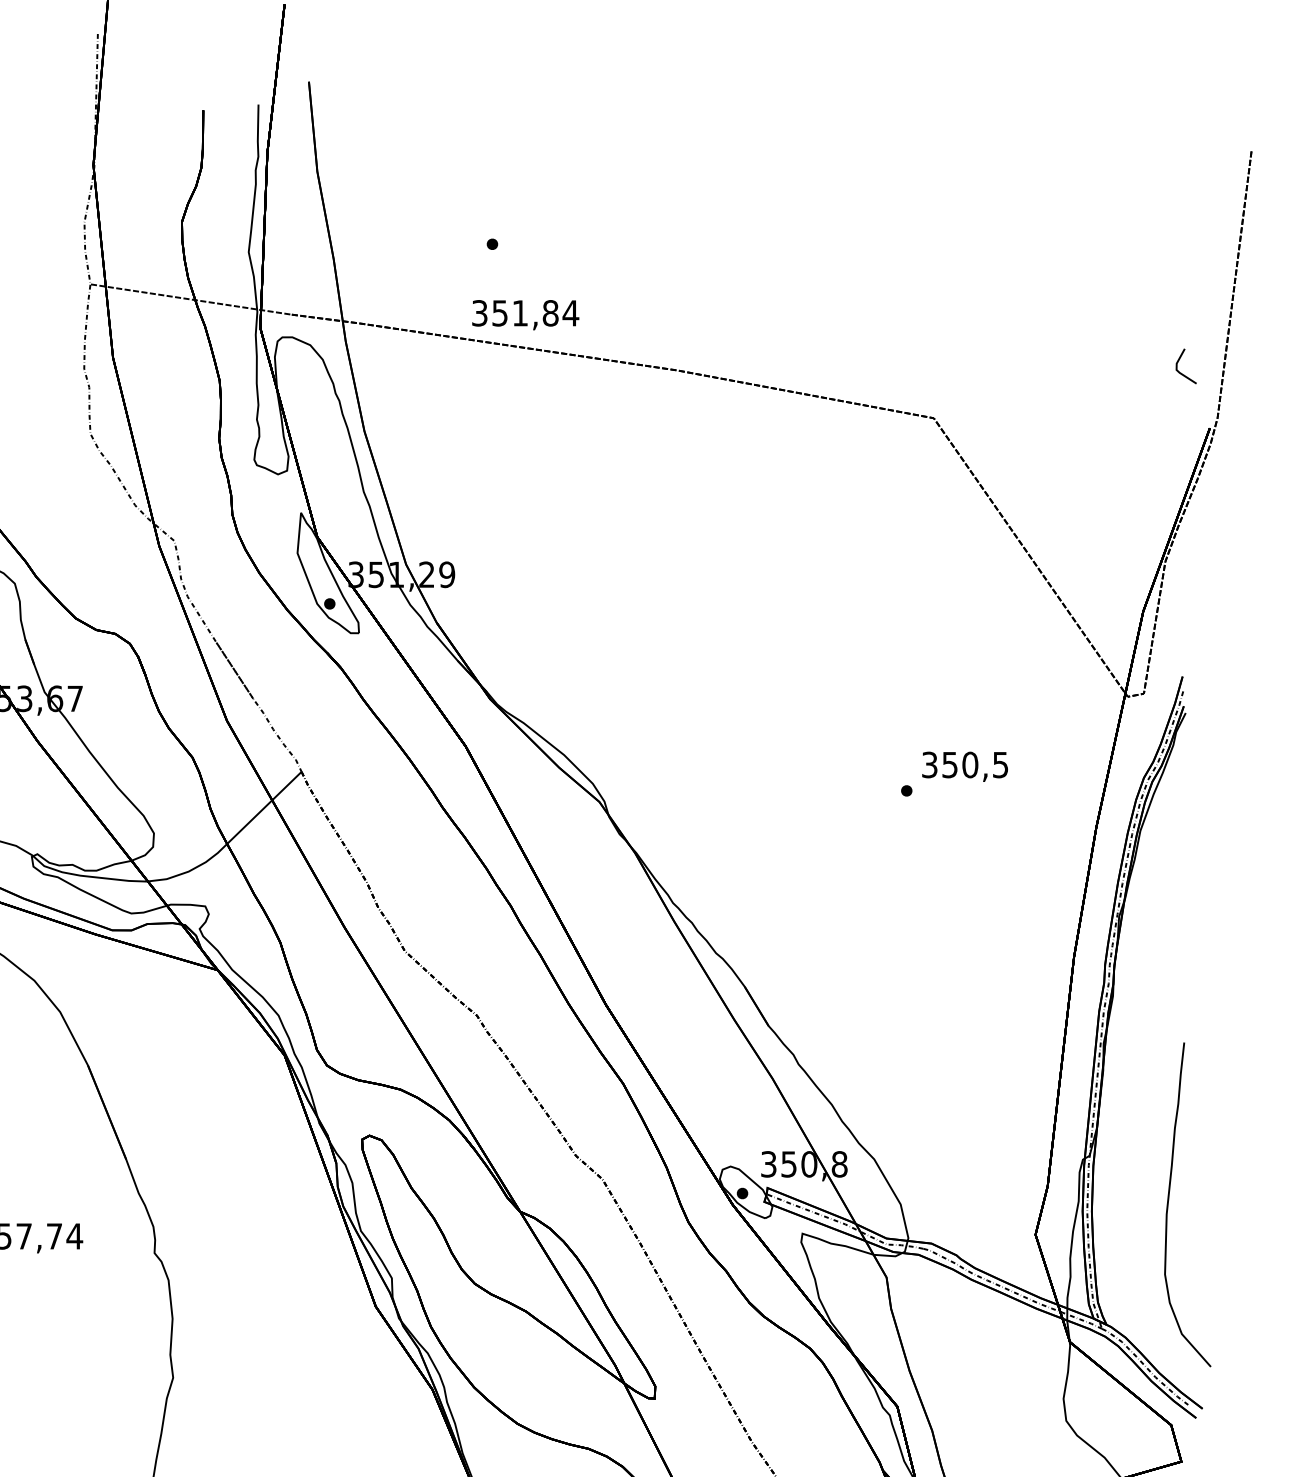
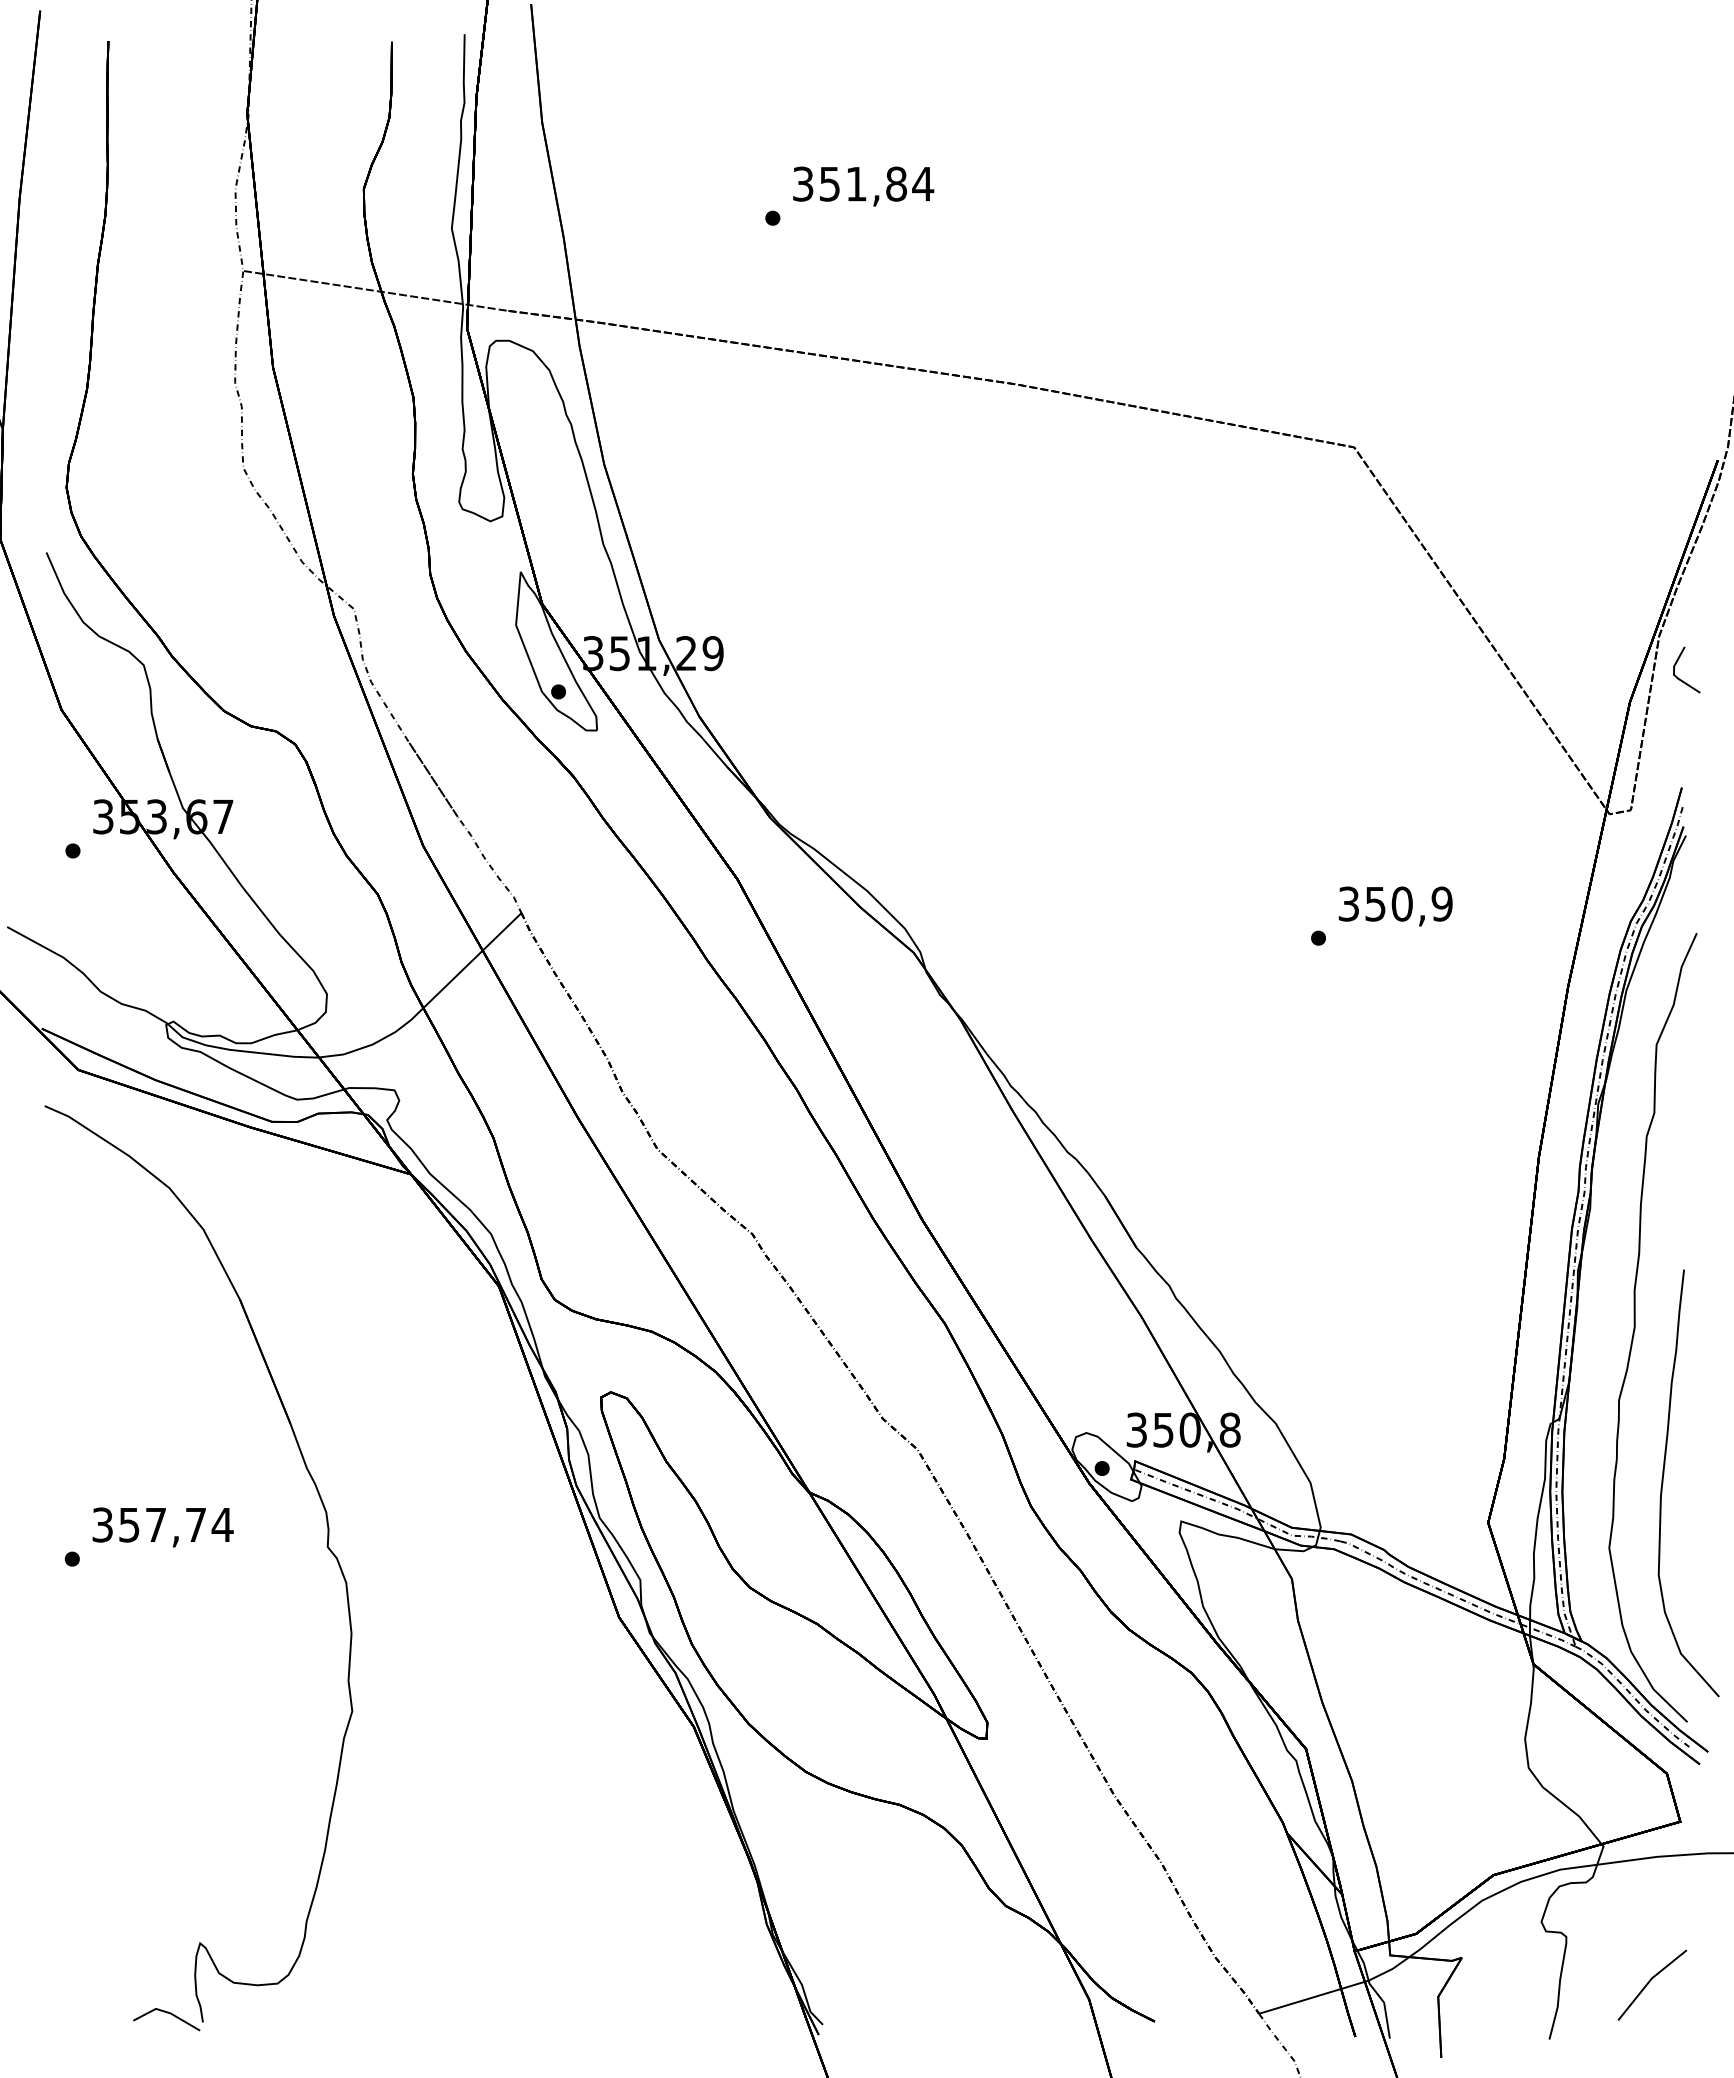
text: (525, 315) -> (863, 186), moved
line: (1178, 362) -> (1676, 664), moved
text: (1000, 764) -> (1441, 903), 350,5 -> 350,9
curve: (1147, 1086) -> (1635, 1327), added

